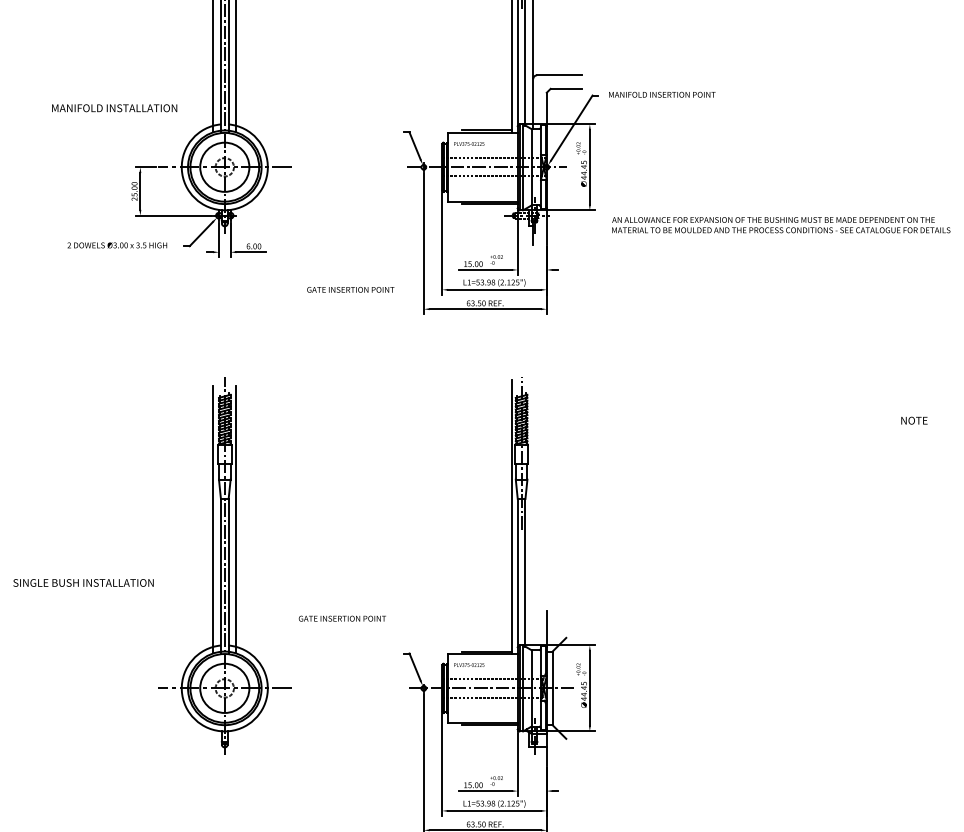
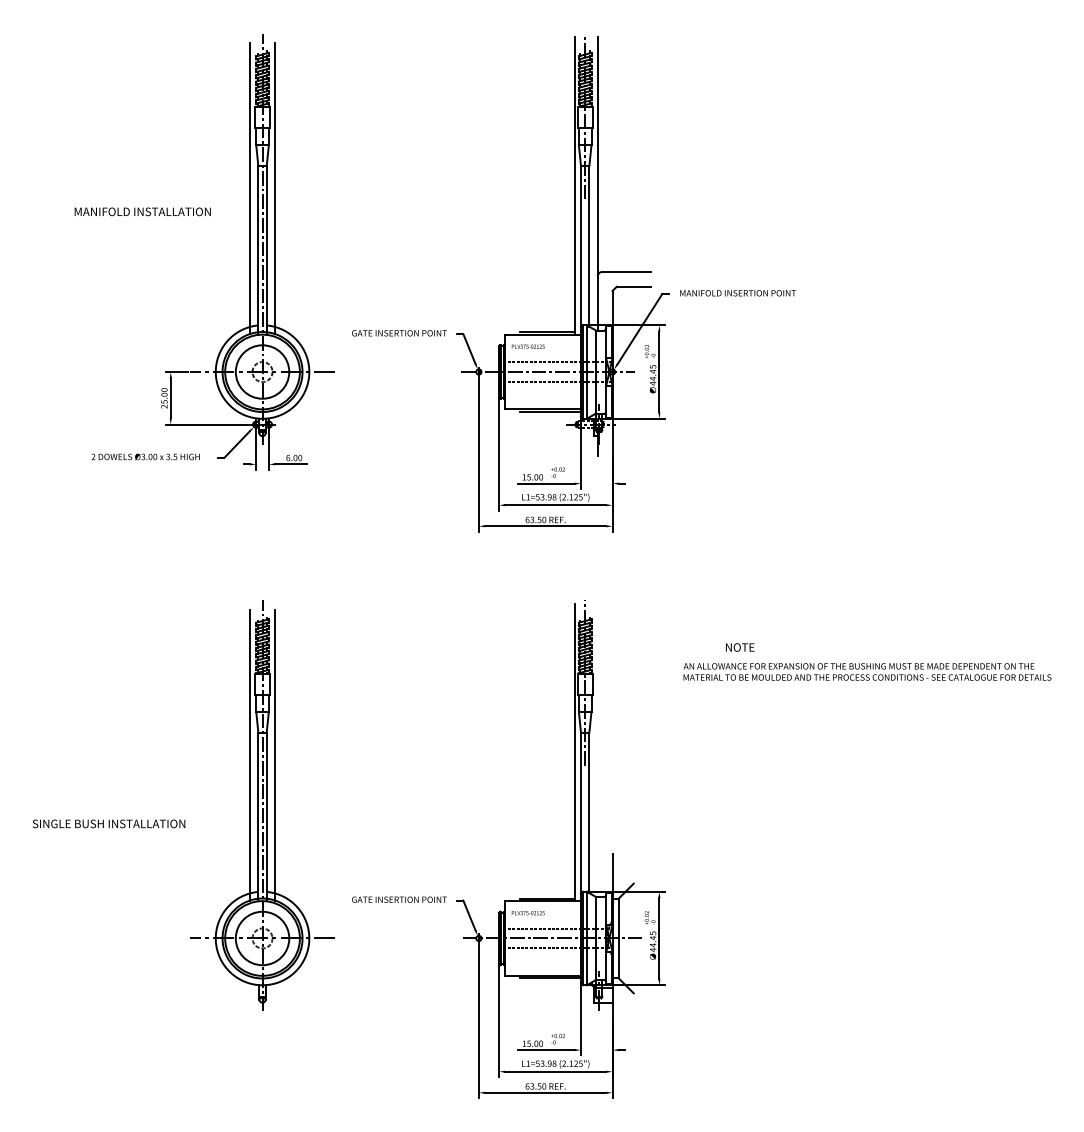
text: (114, 107) -> (142, 211), moved
text: (781, 224) -> (867, 671), moved
text: (350, 290) -> (399, 333), moved
text: (914, 420) -> (740, 647), moved
text: (342, 618) -> (399, 899), moved

